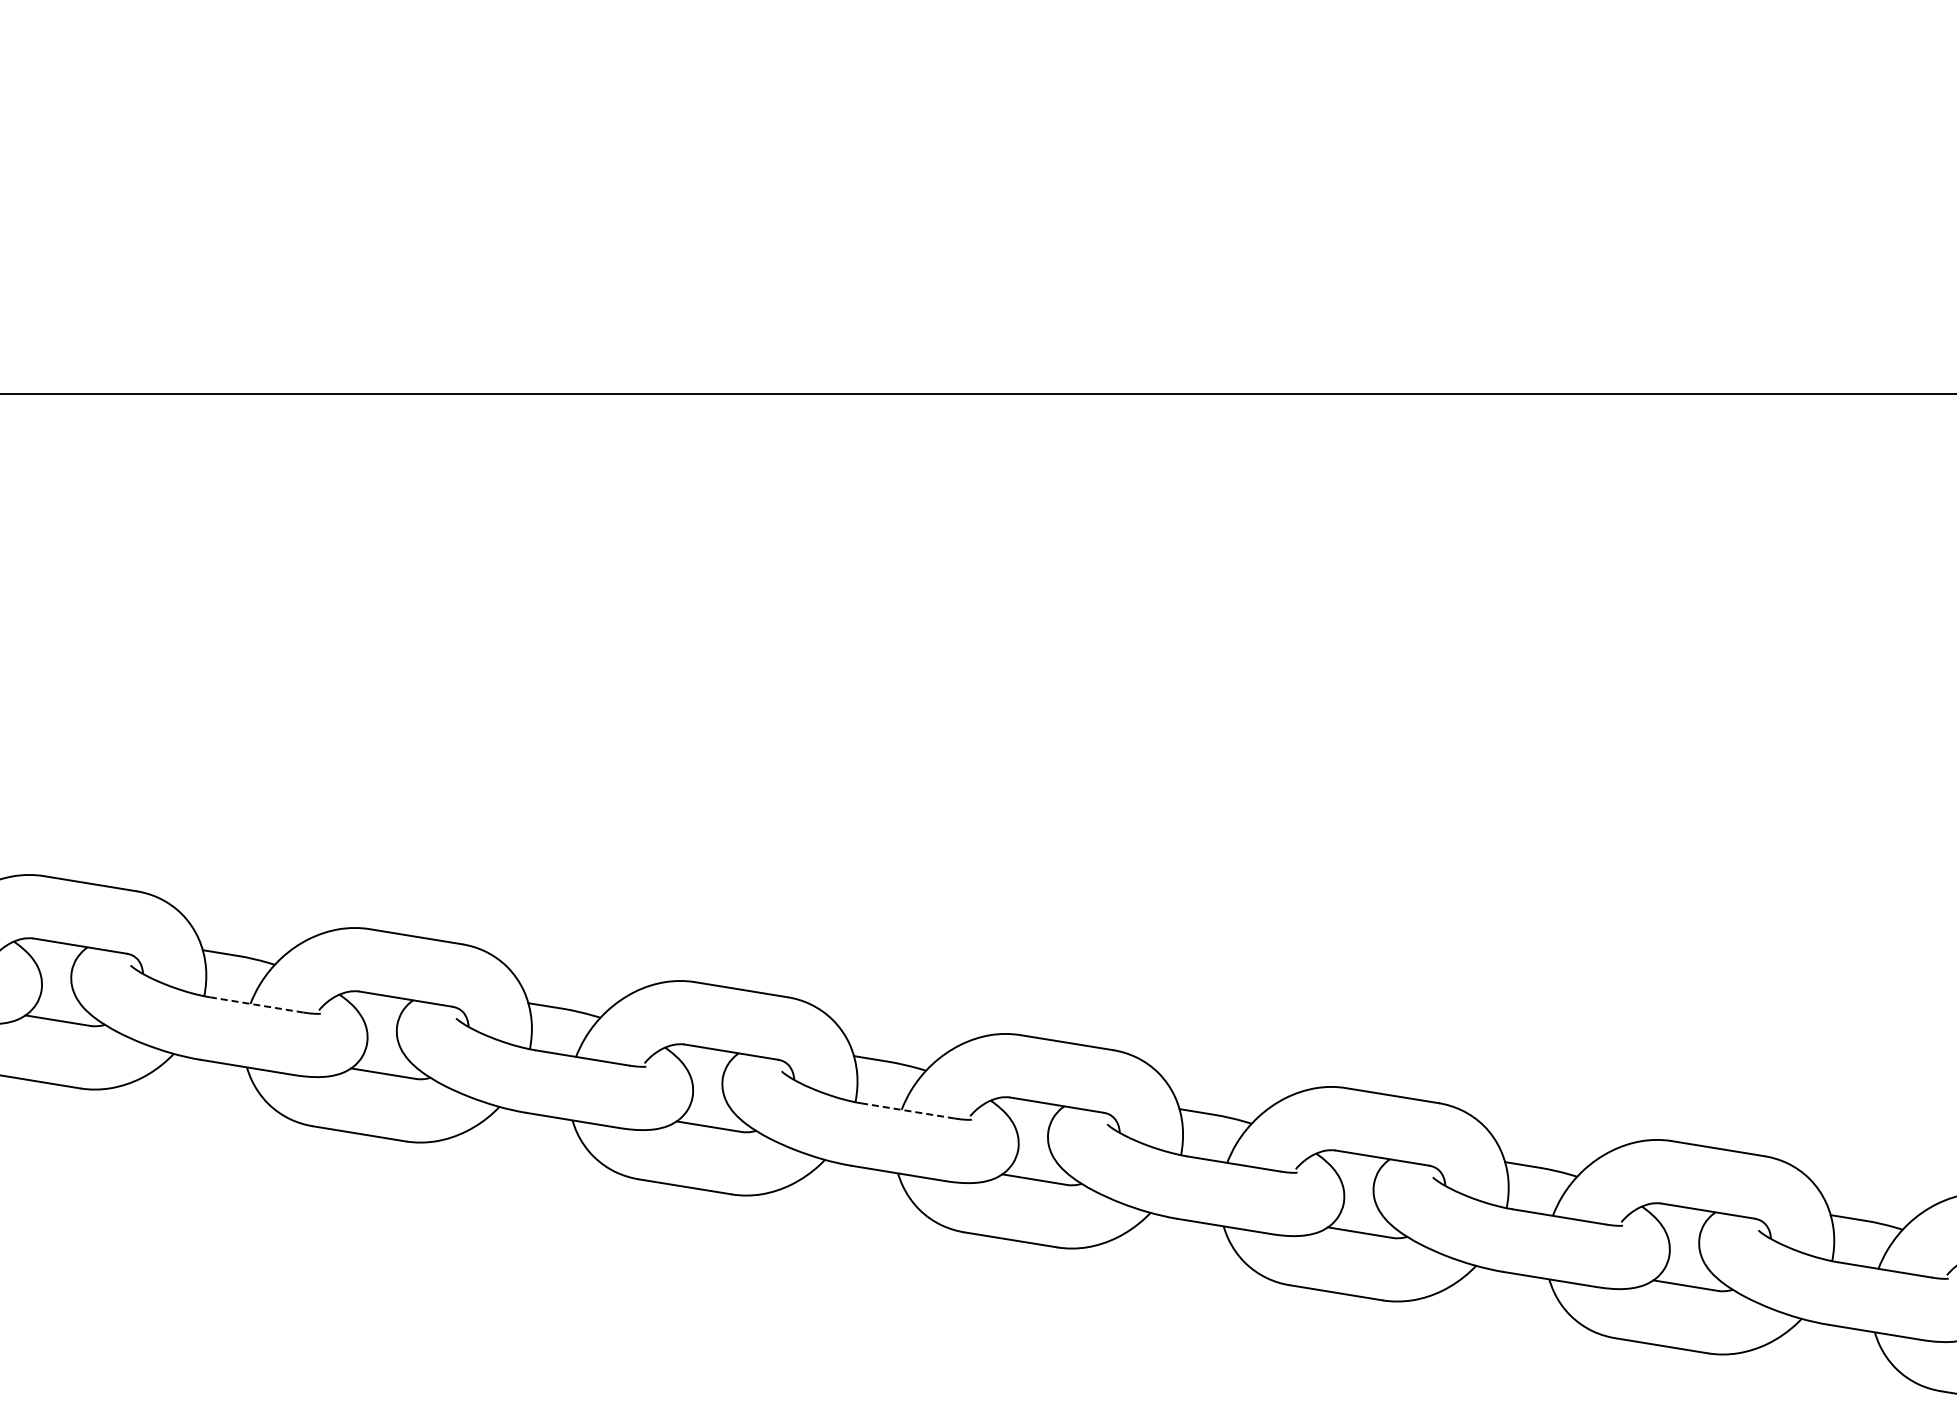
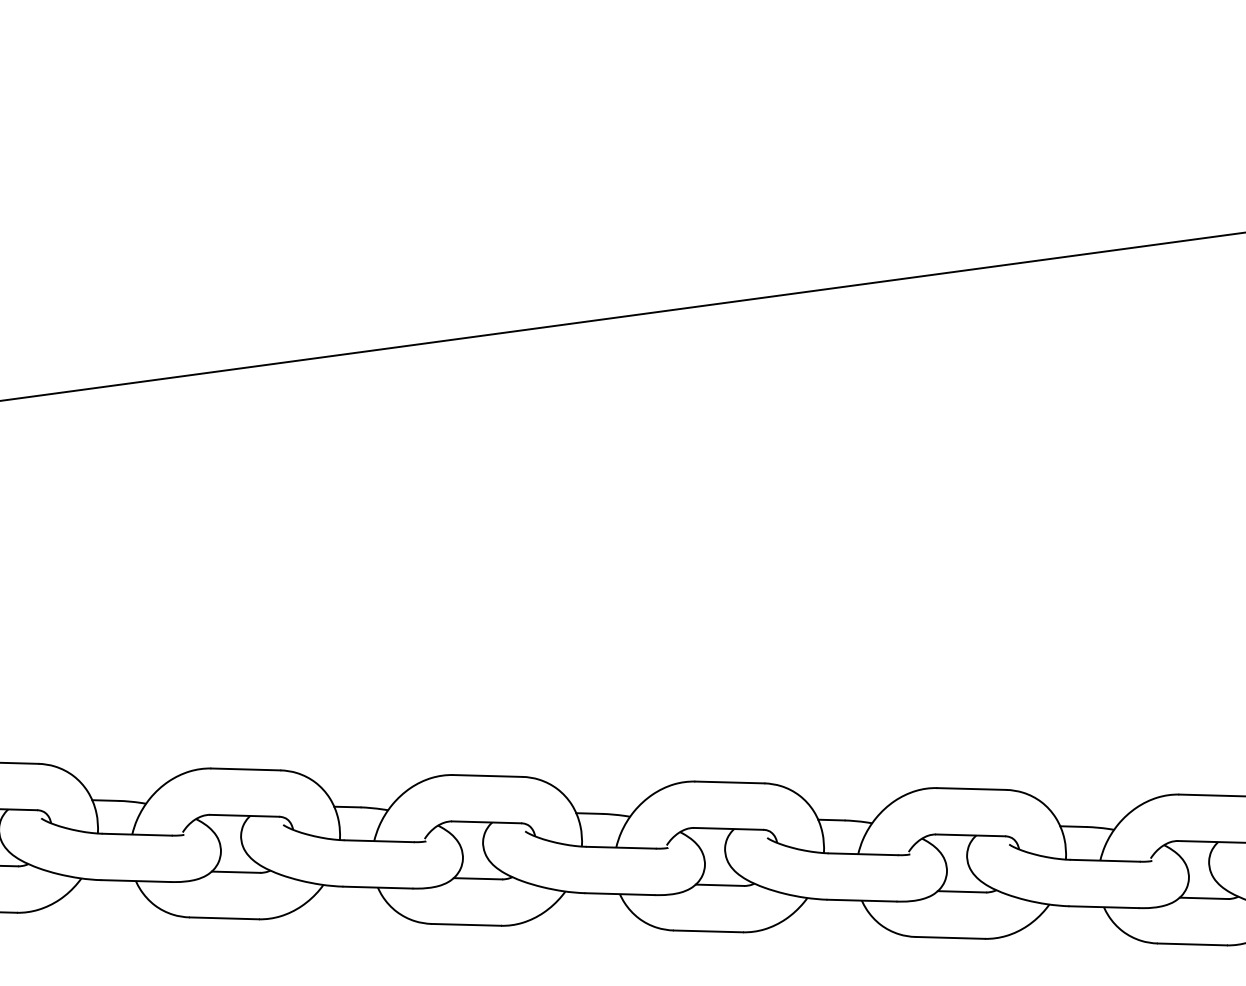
line: (256, 1004) -> (136, 834), dashed -> solid
line: (907, 1110) -> (620, 847), dashed -> solid

